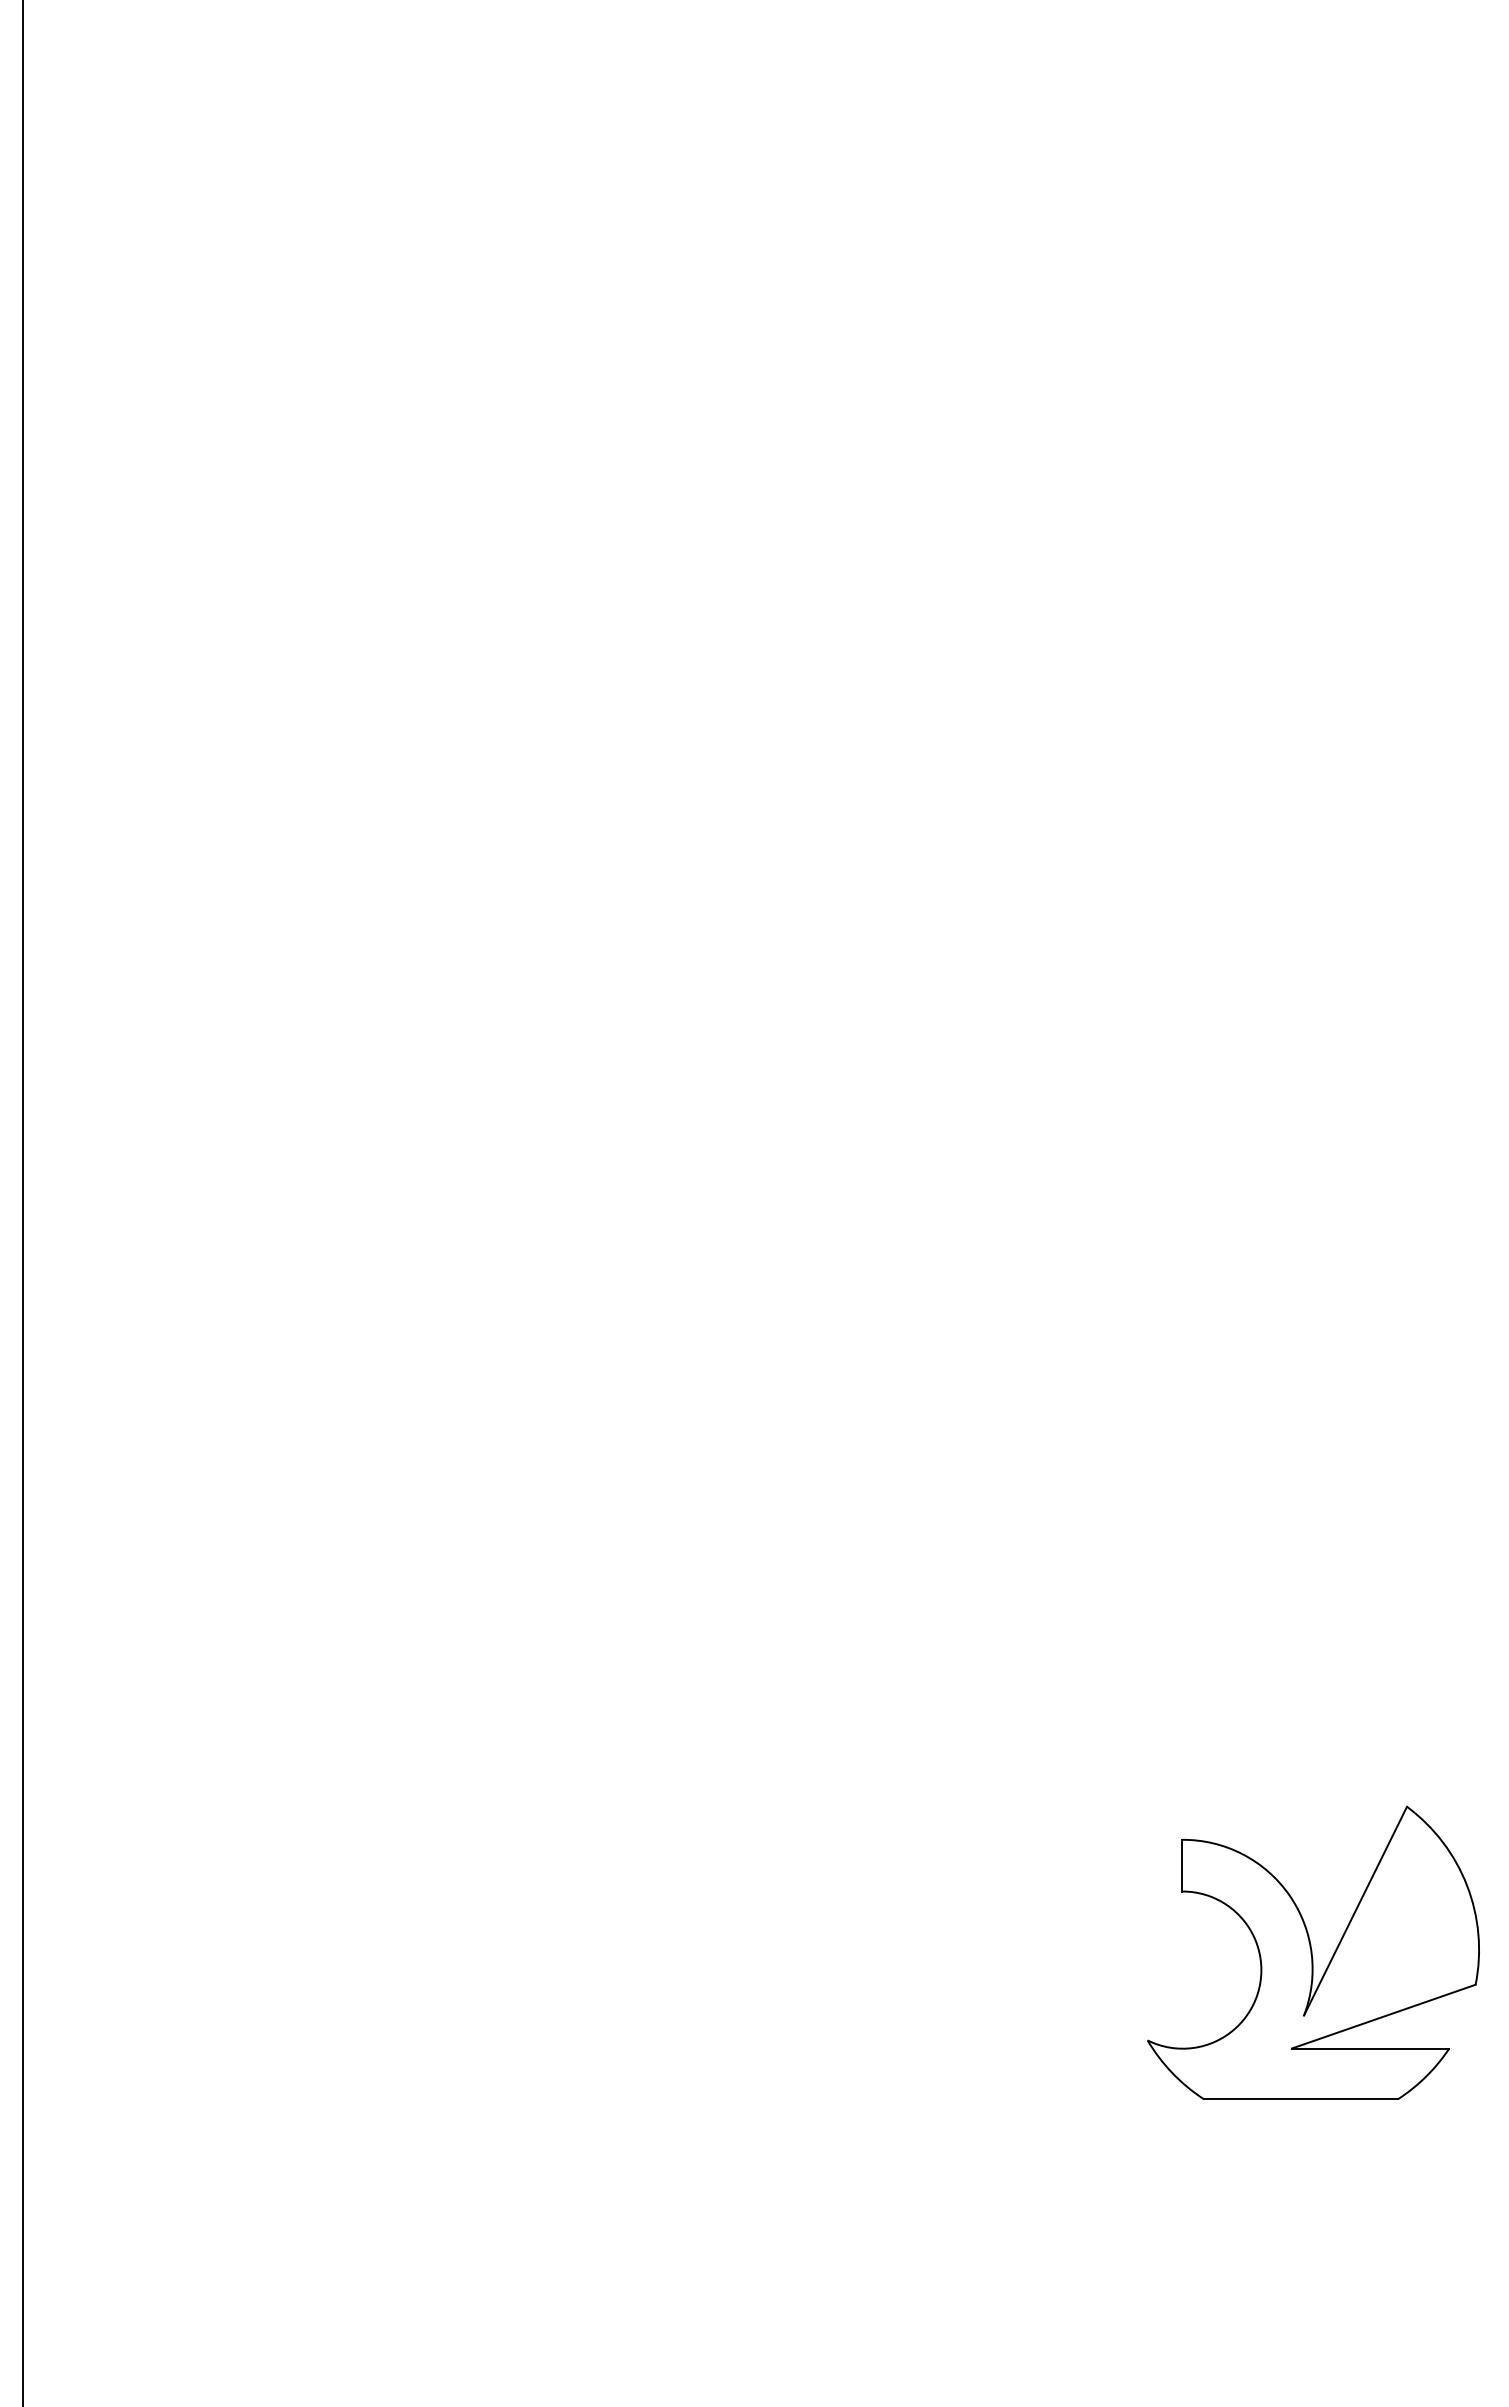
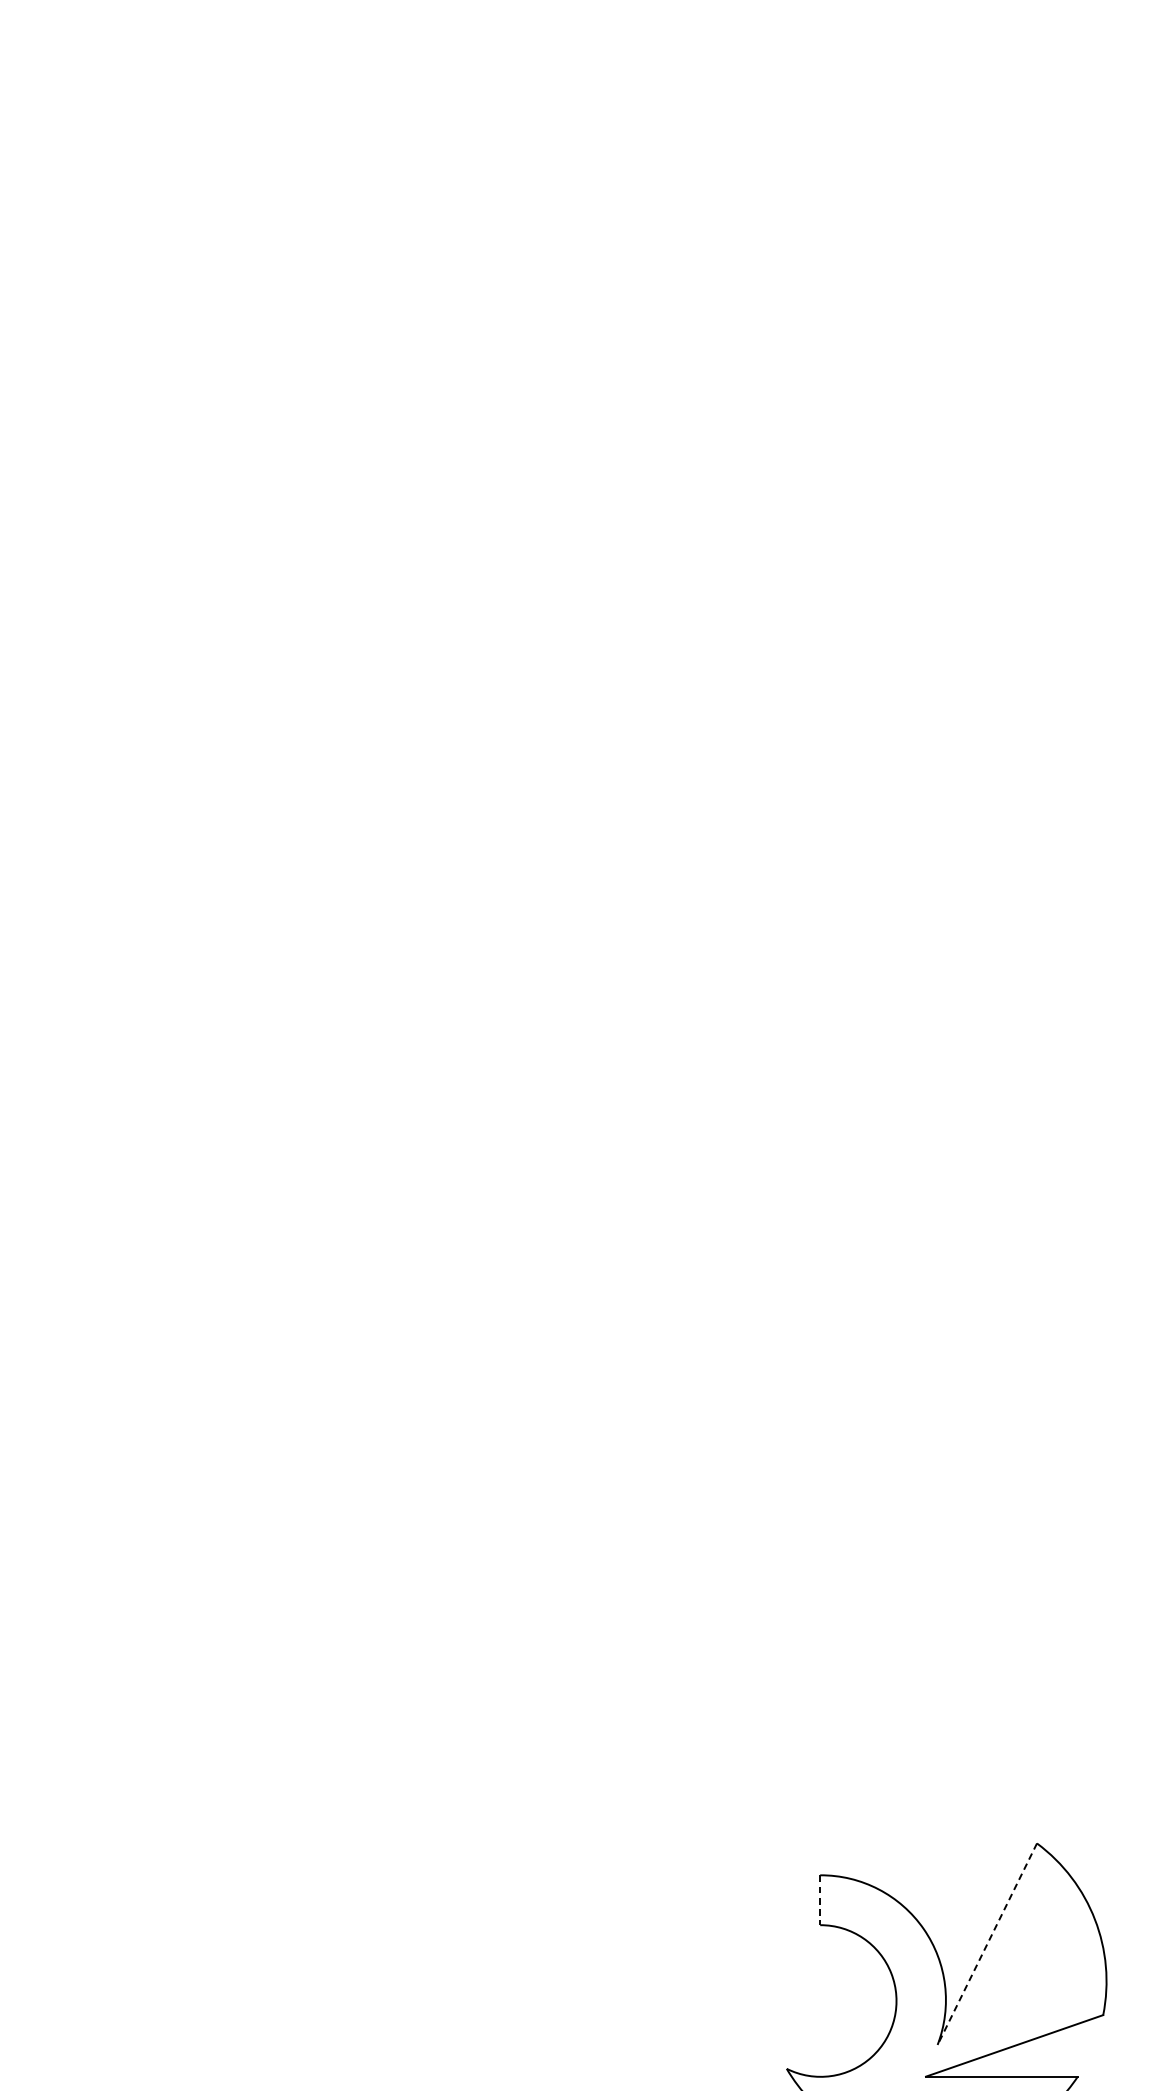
line: (1182, 1865) -> (820, 1900), solid -> dashed
line: (1355, 1911) -> (987, 1944), solid -> dashed

